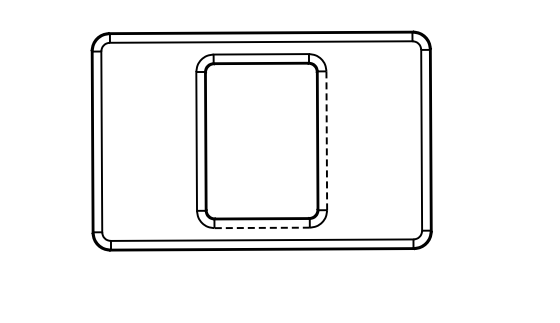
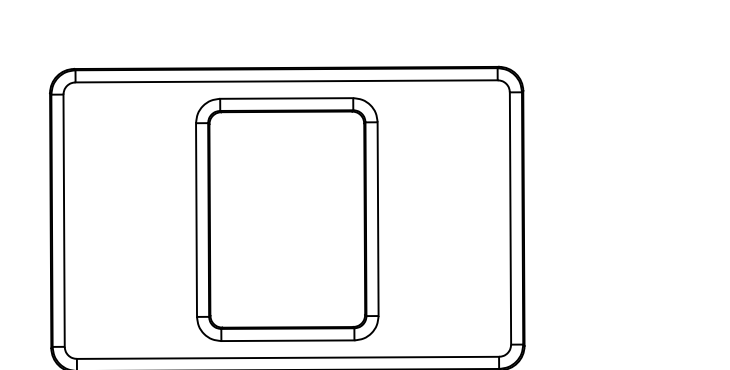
line: (326, 141) -> (377, 220), dashed -> solid
line: (262, 227) -> (288, 340), dashed -> solid

